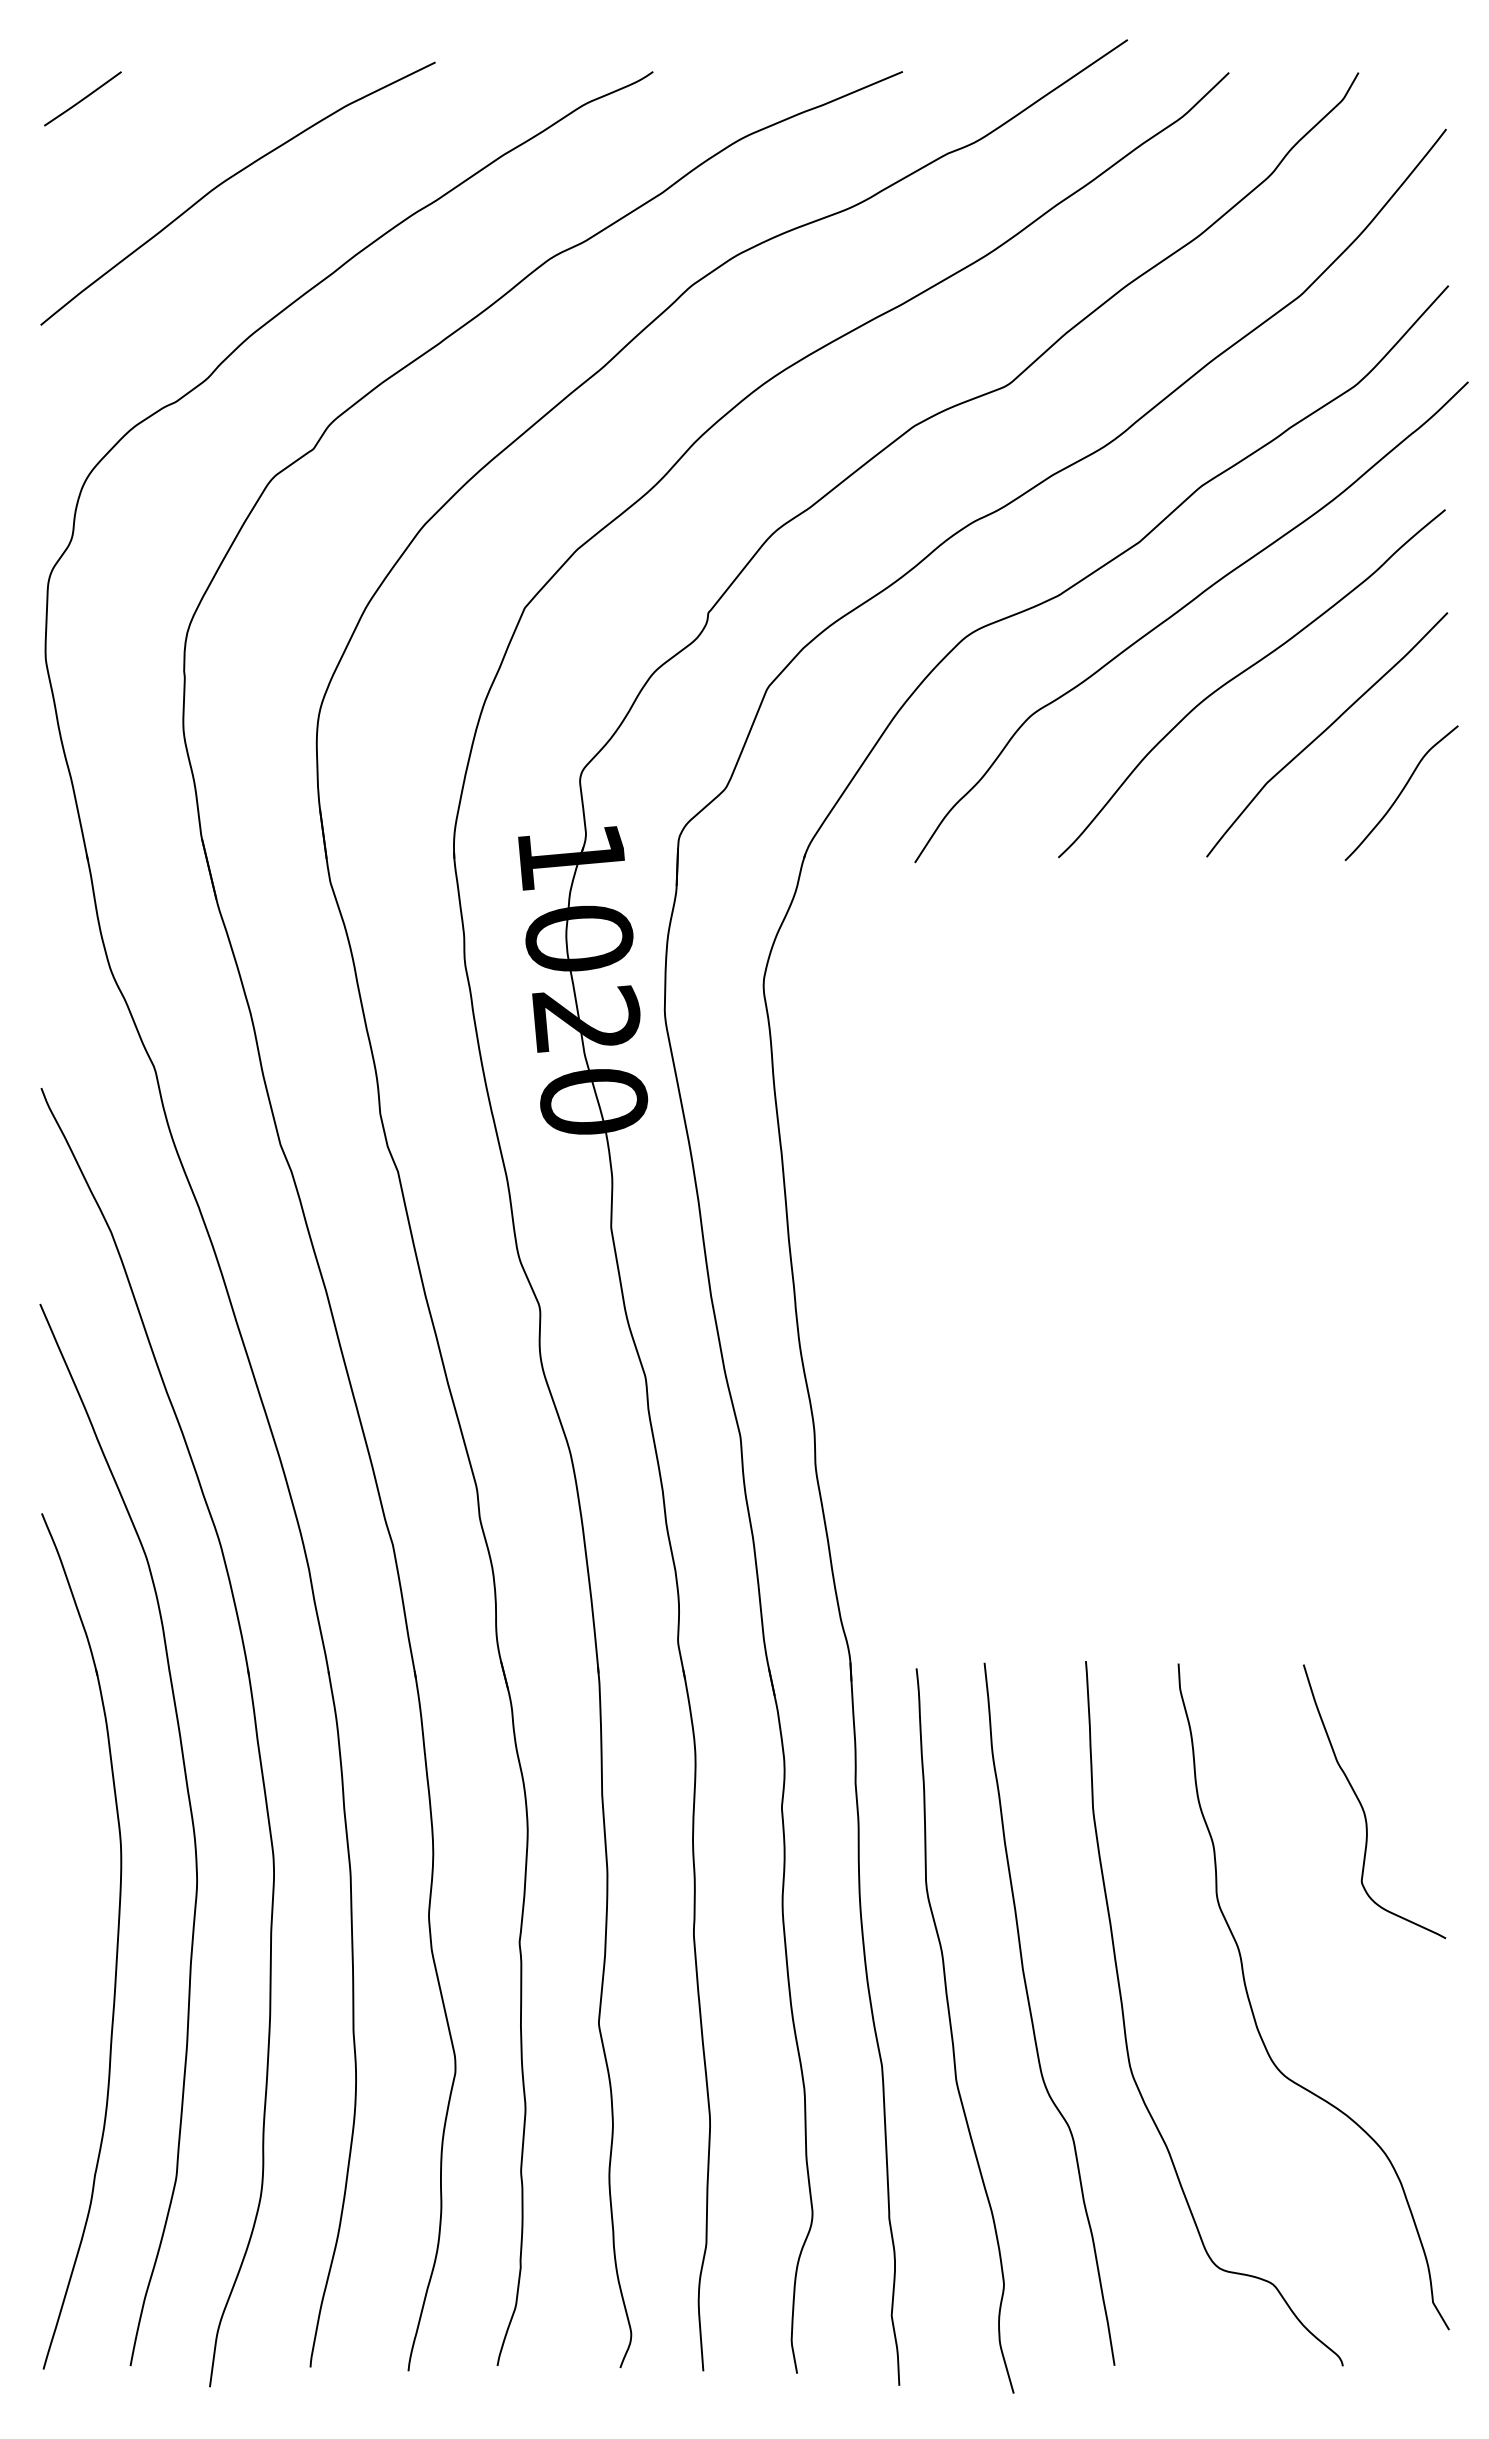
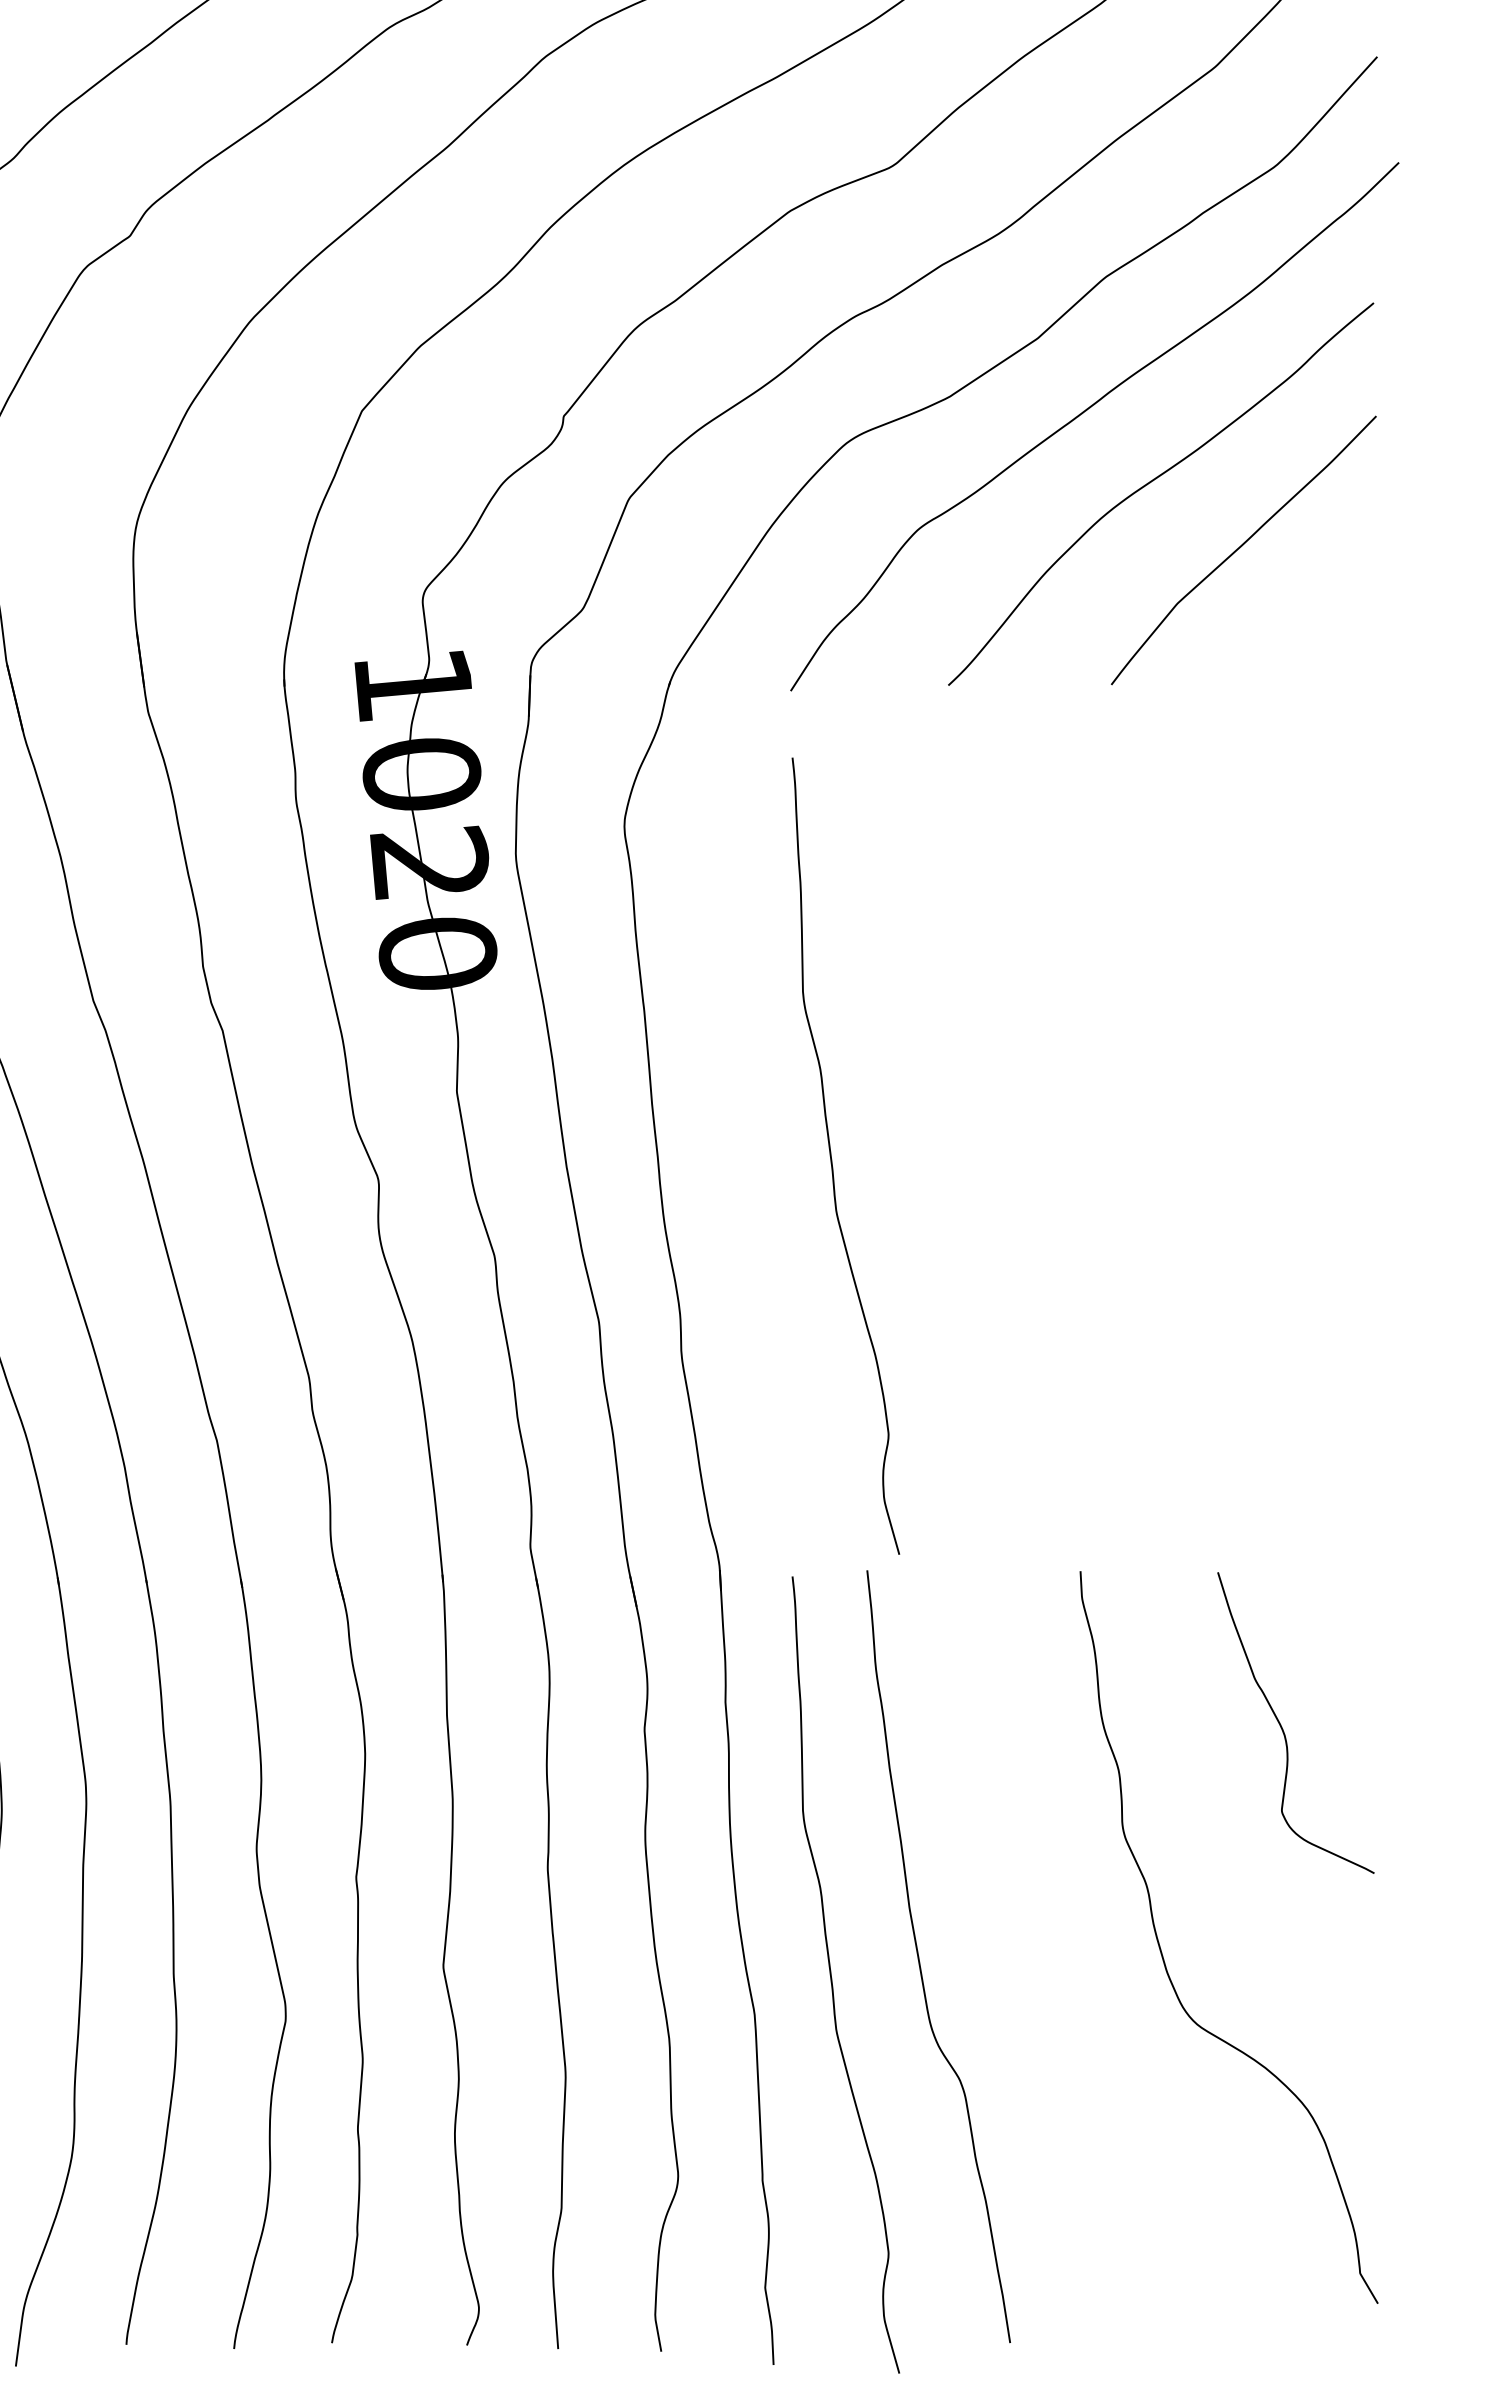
curve: (1401, 793) -> (1325, 614), removed
curve: (952, 1285) -> (832, 1155), added
curve: (1125, 2024) -> (1022, 1967), removed

